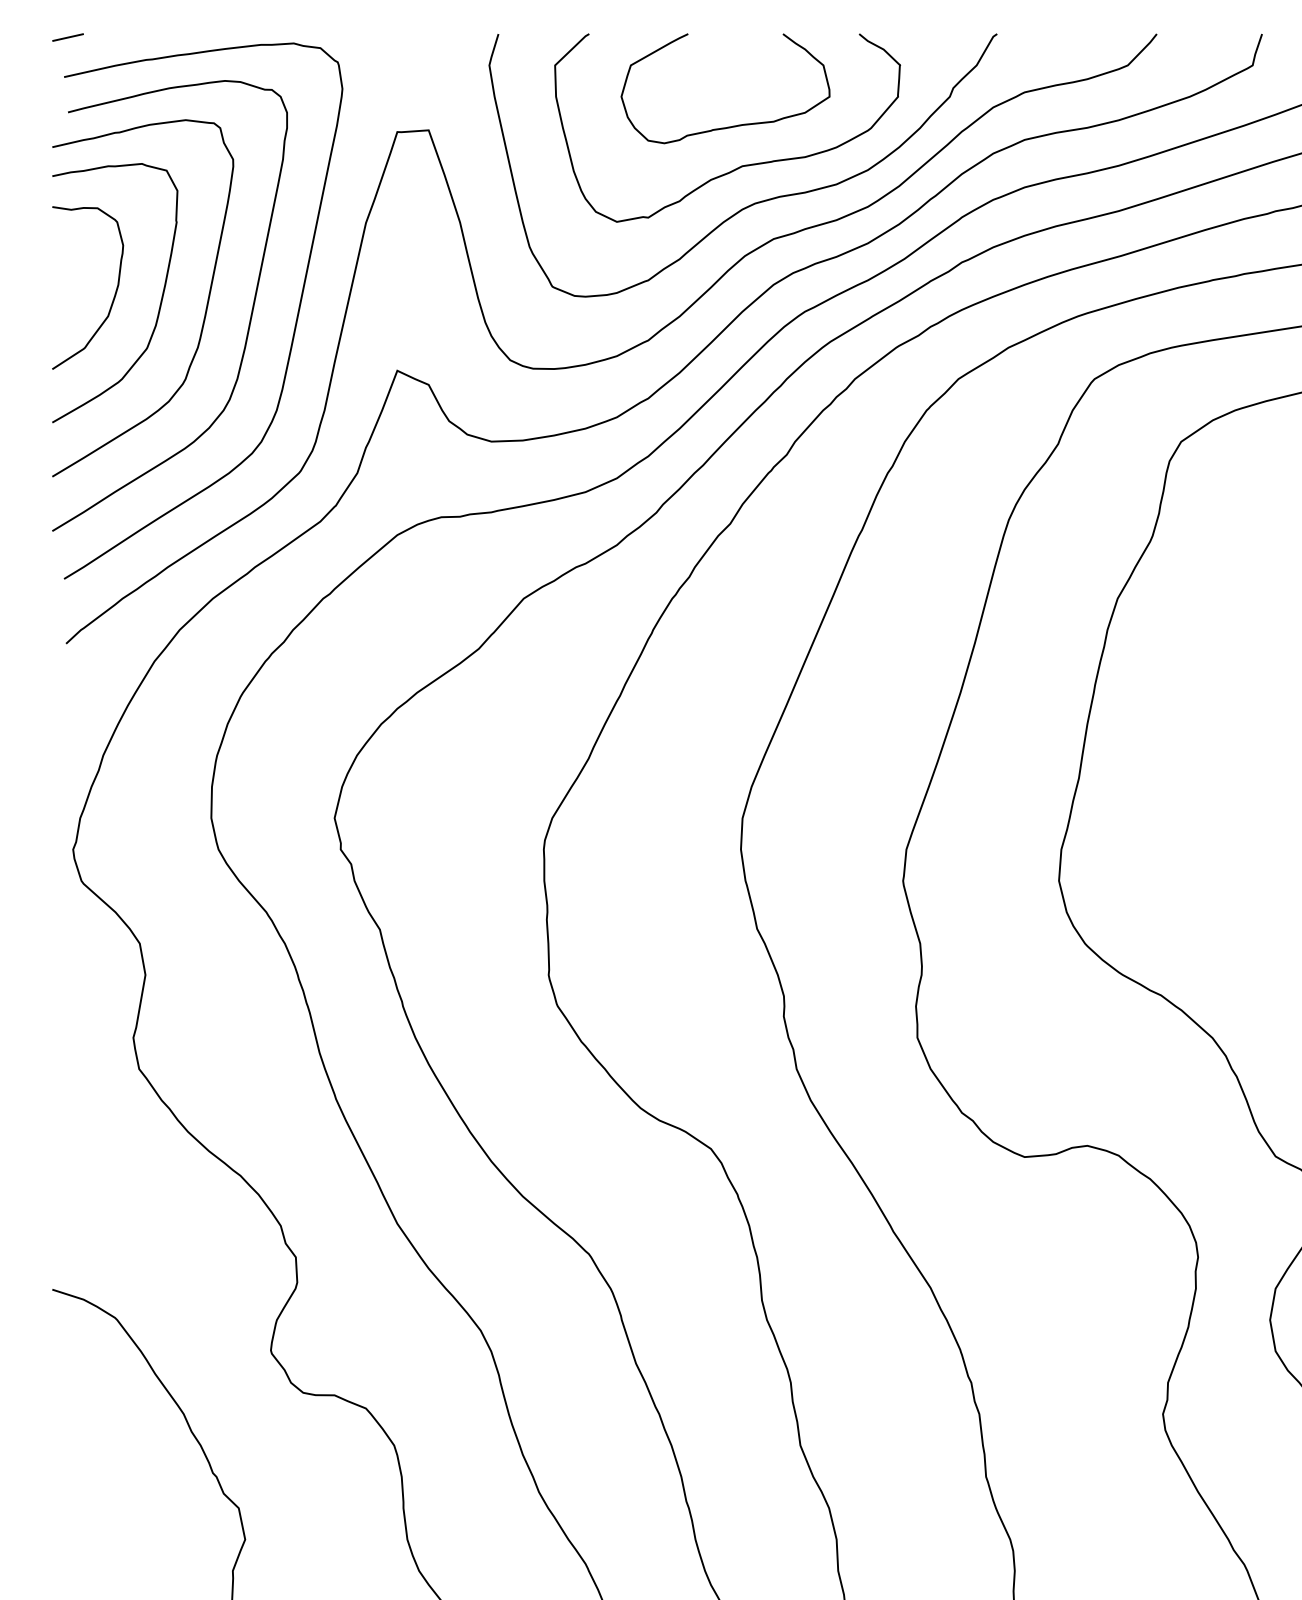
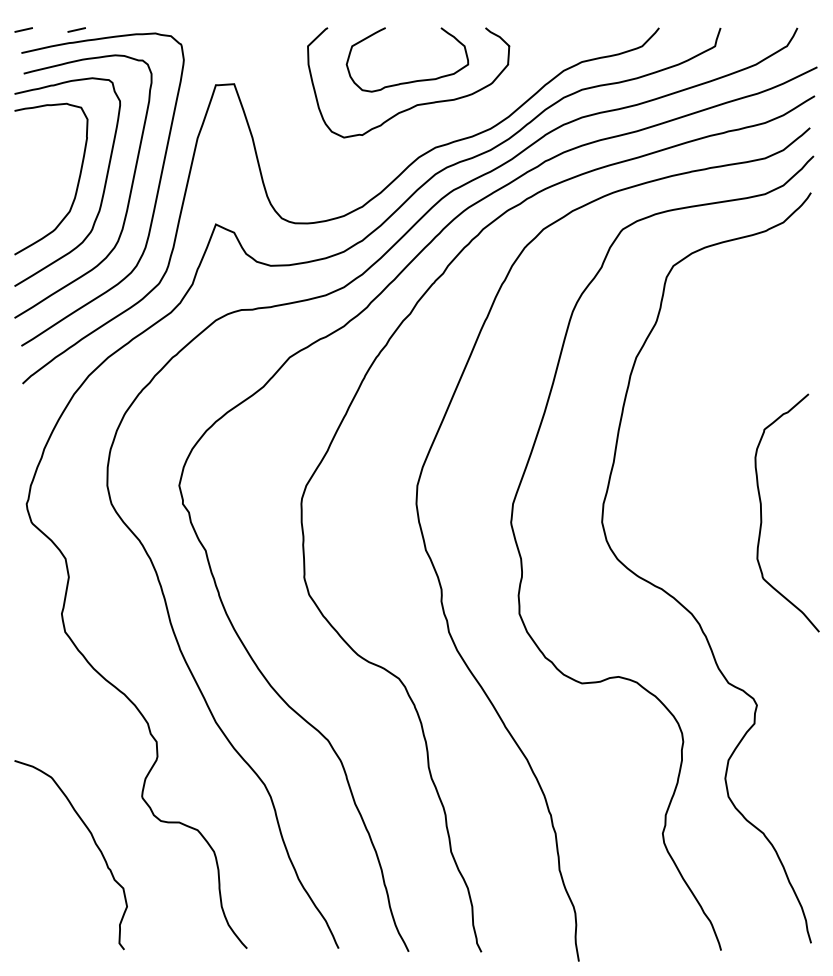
line: (158, 36) -> (76, 29), added
curve: (756, 201) -> (425, 125), removed
curve: (113, 291) -> (50, 178), removed

